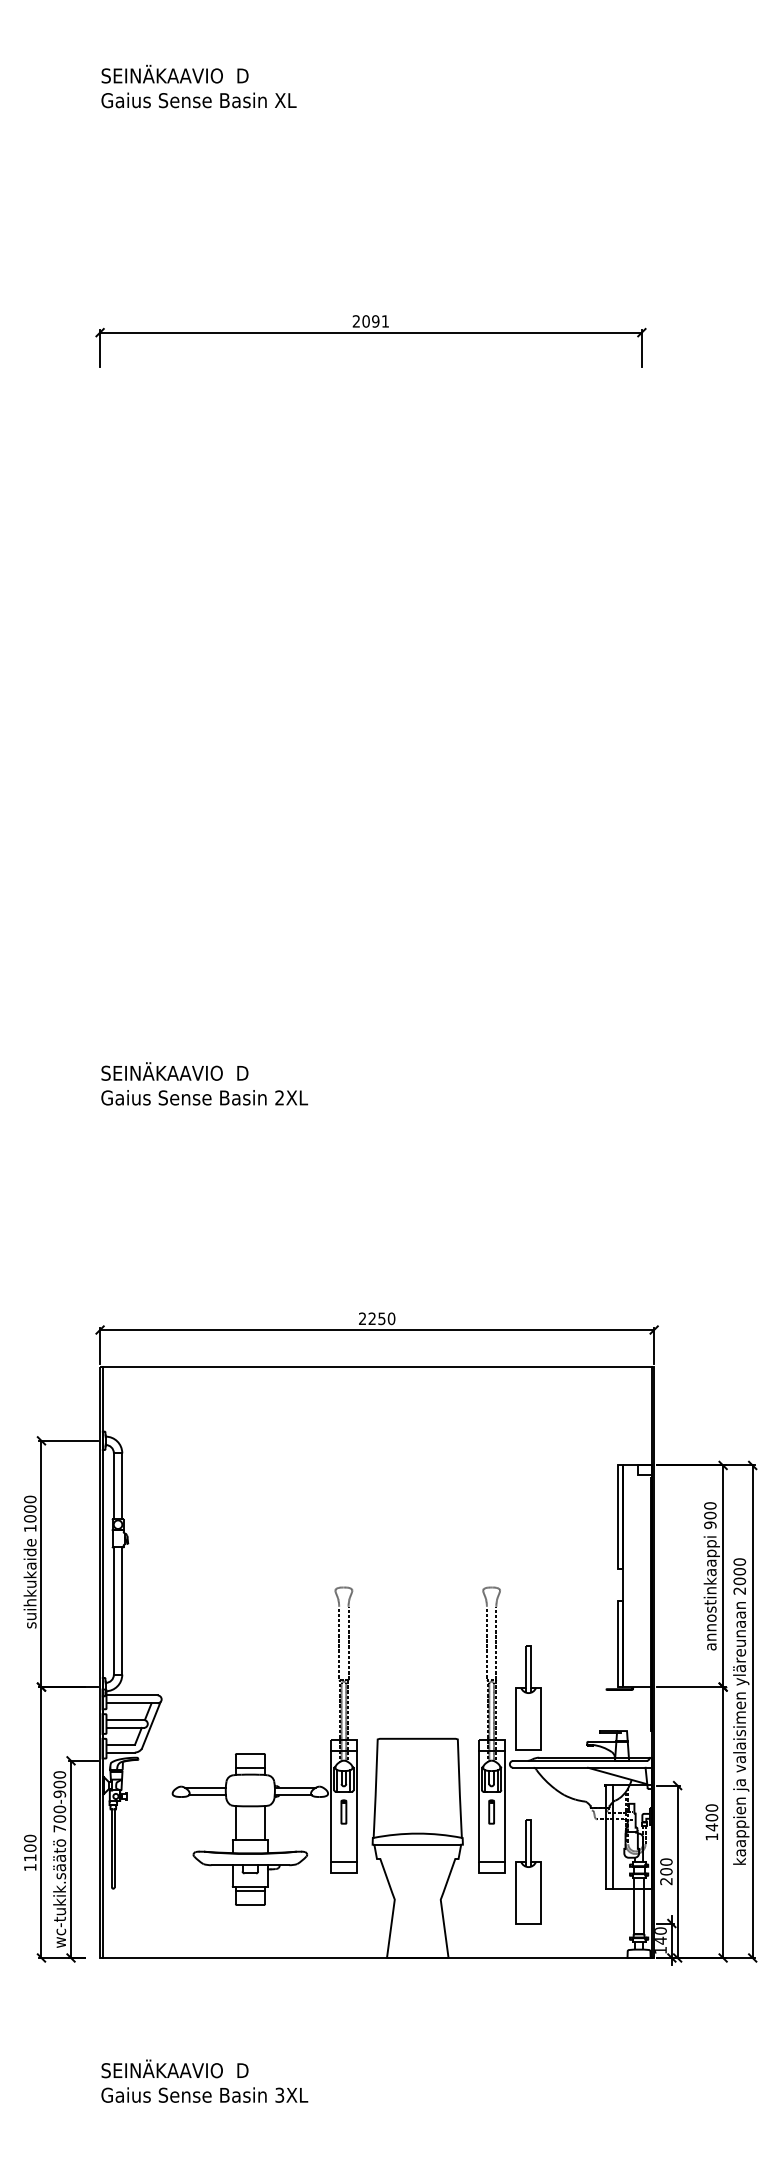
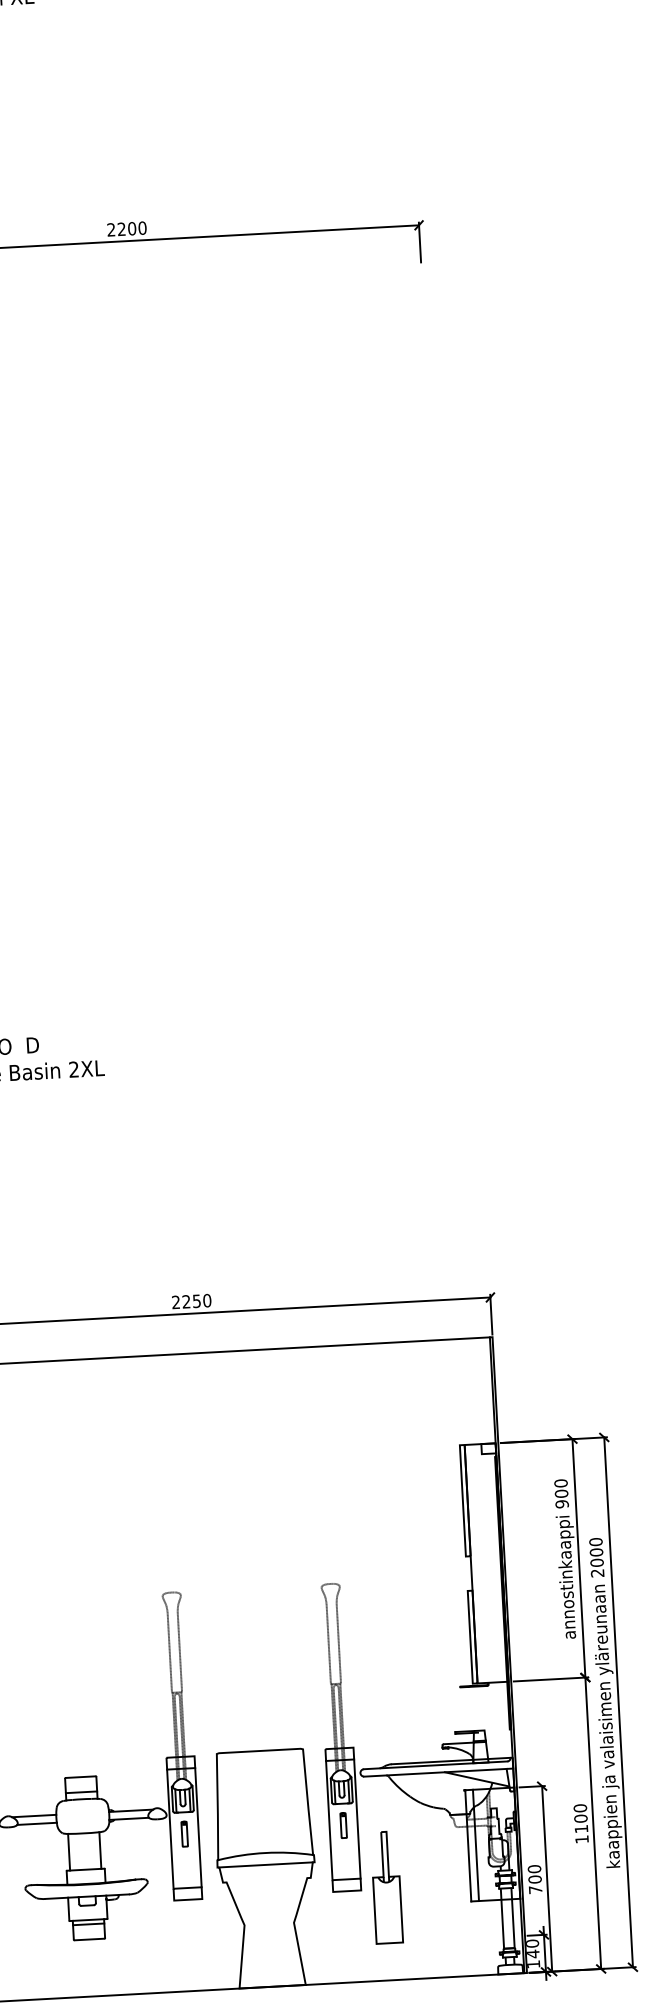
text: (375, 321) -> (131, 228), 2091 -> 2200
part: (528, 1697) -> (376, 1700), removed
text: (711, 1827) -> (581, 1829), 1400 -> 1100
text: (666, 1881) -> (535, 1890), 200 -> 700

